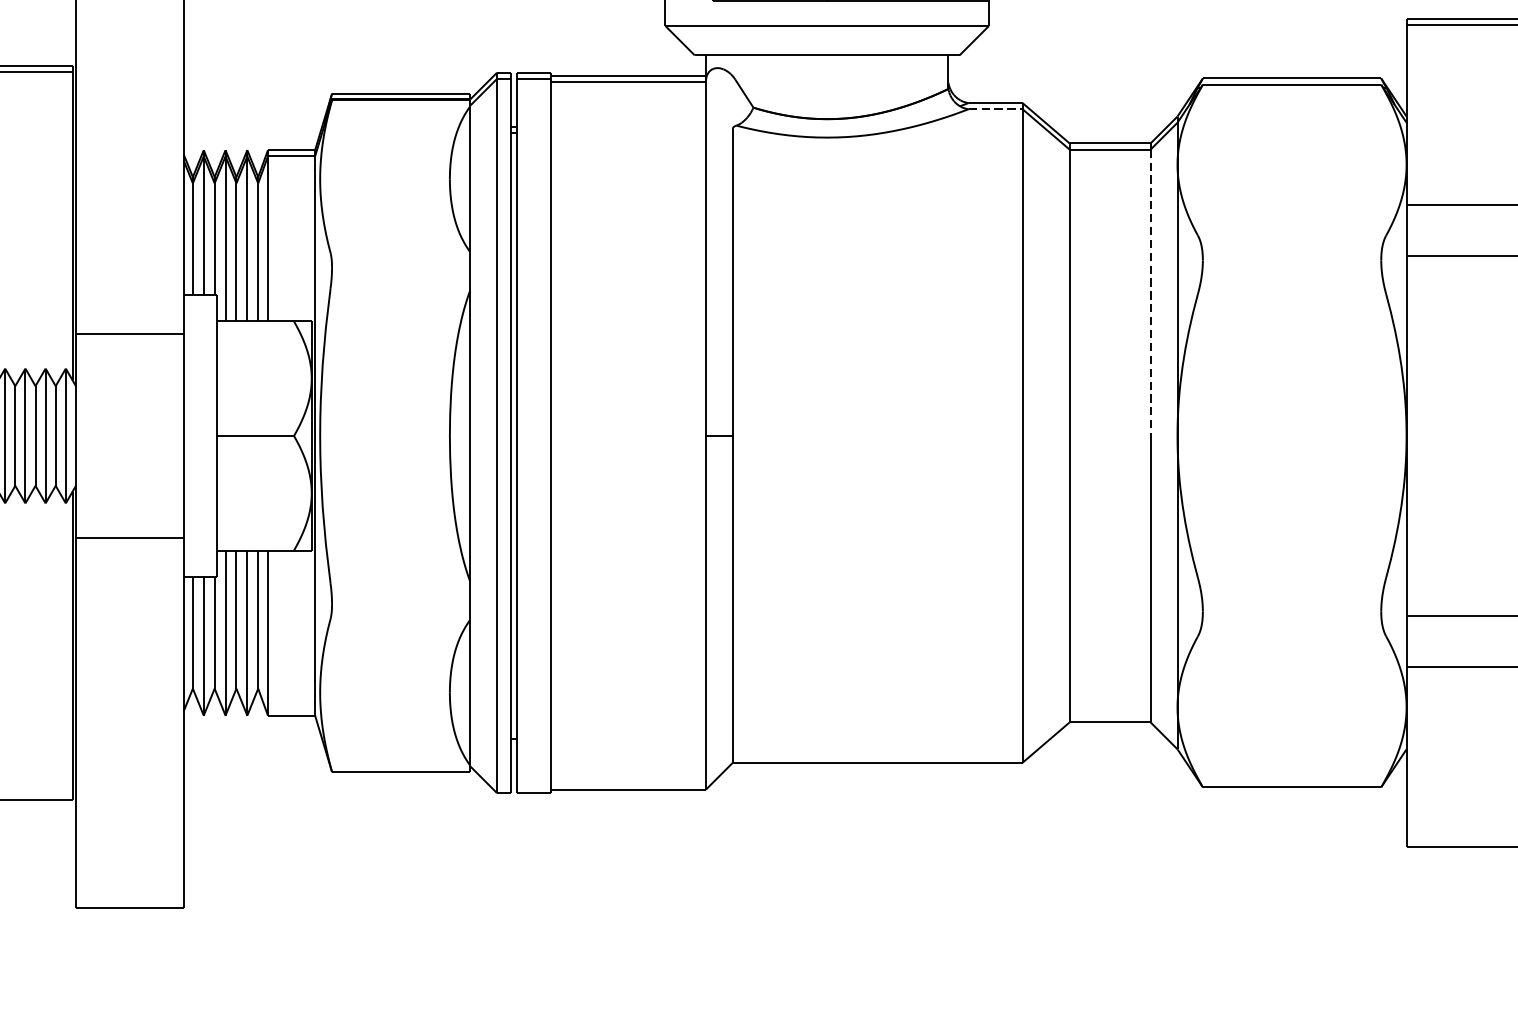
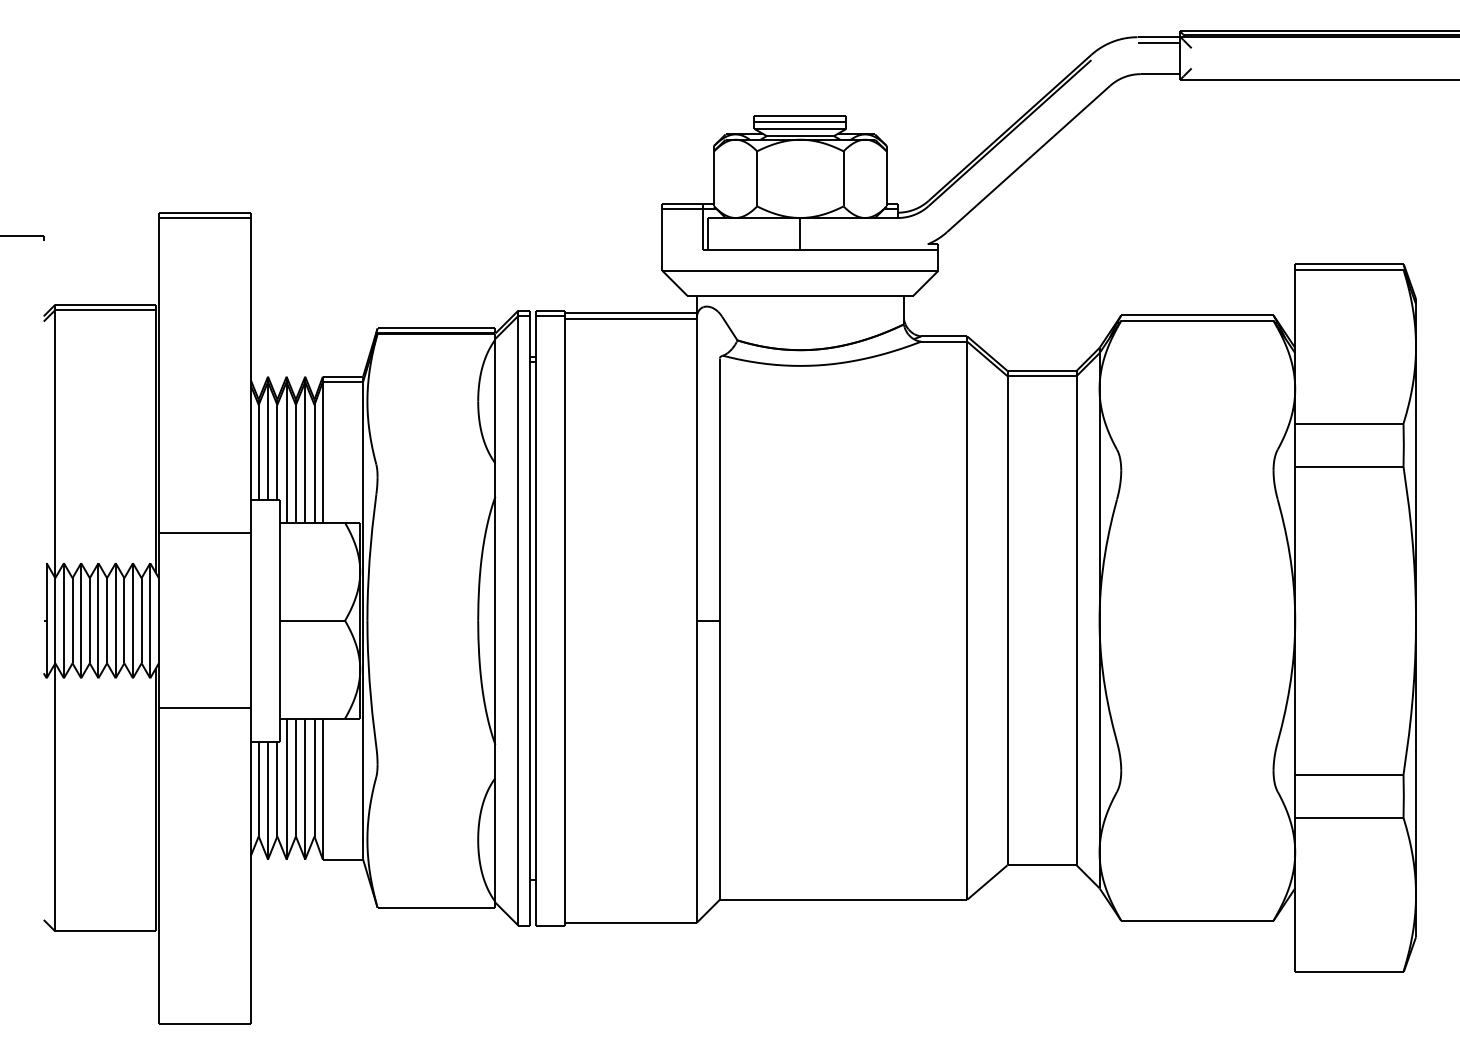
line: (995, 108) -> (944, 341), dashed -> solid
line: (1150, 292) -> (1076, 498), dashed -> solid

